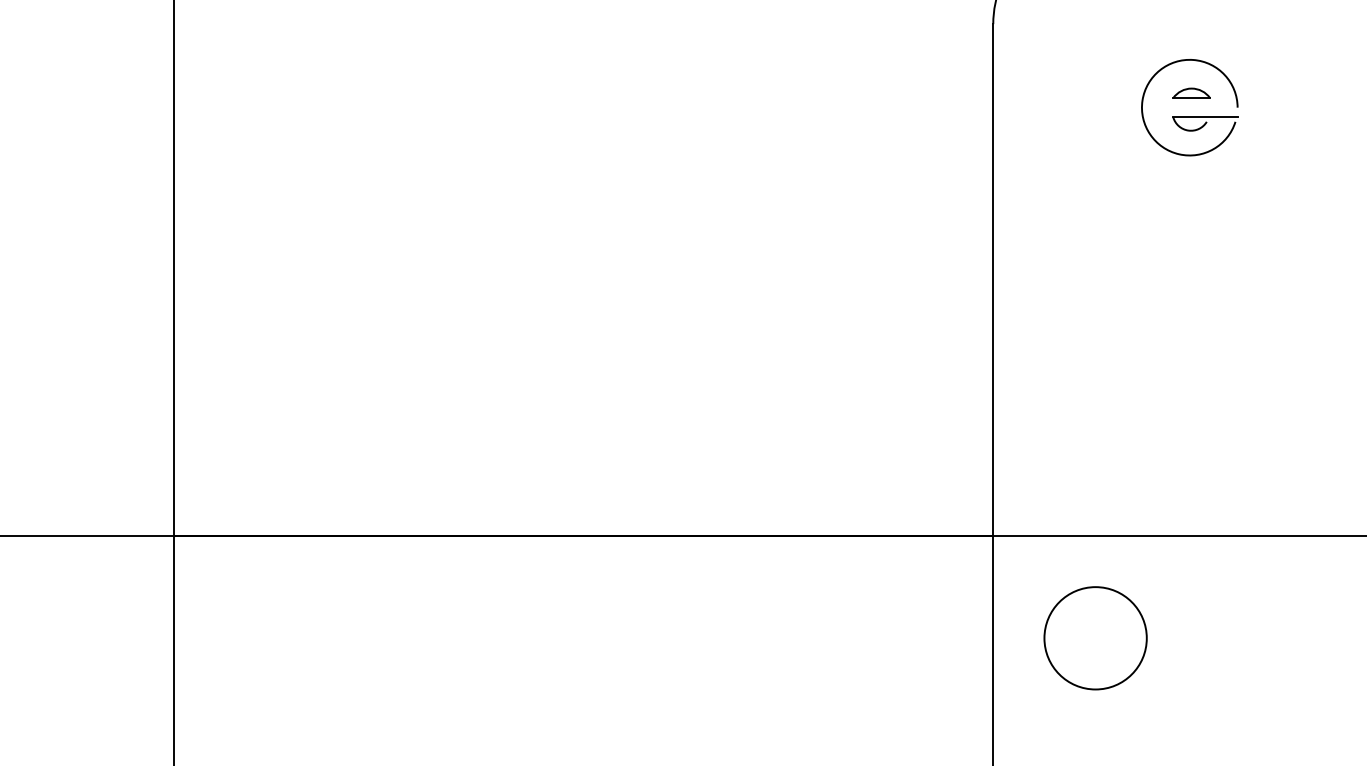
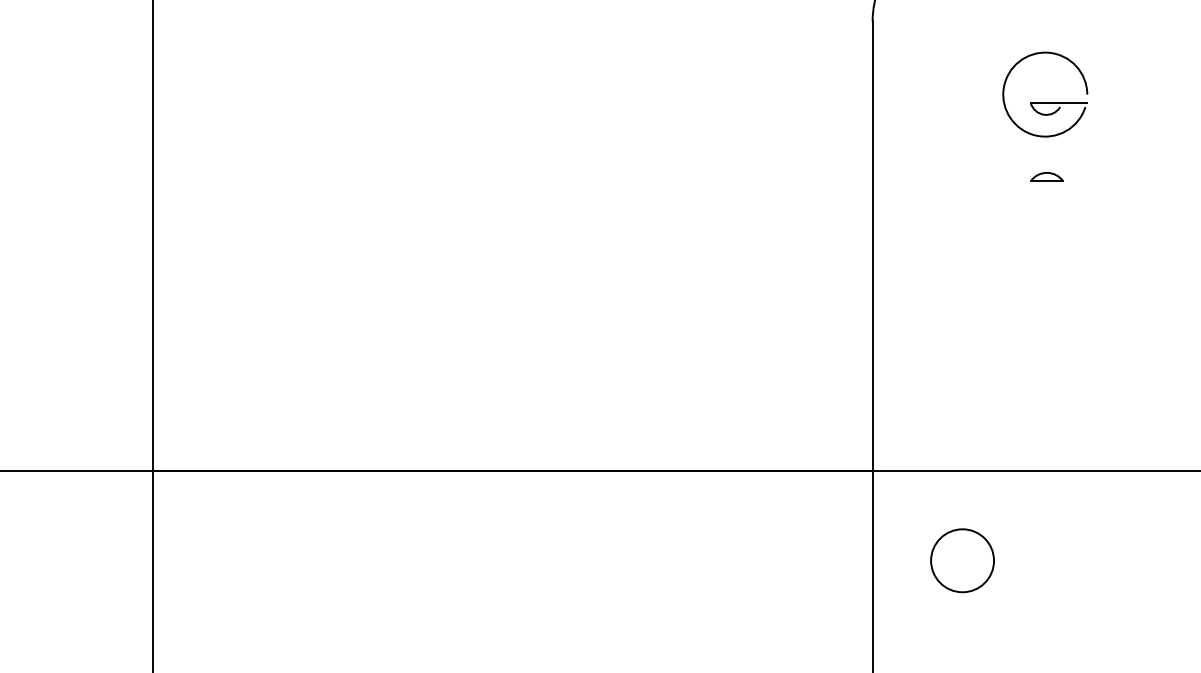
part: (1191, 92) -> (1046, 176), moved
circle: (1095, 637) -> (962, 560), size x0.7

